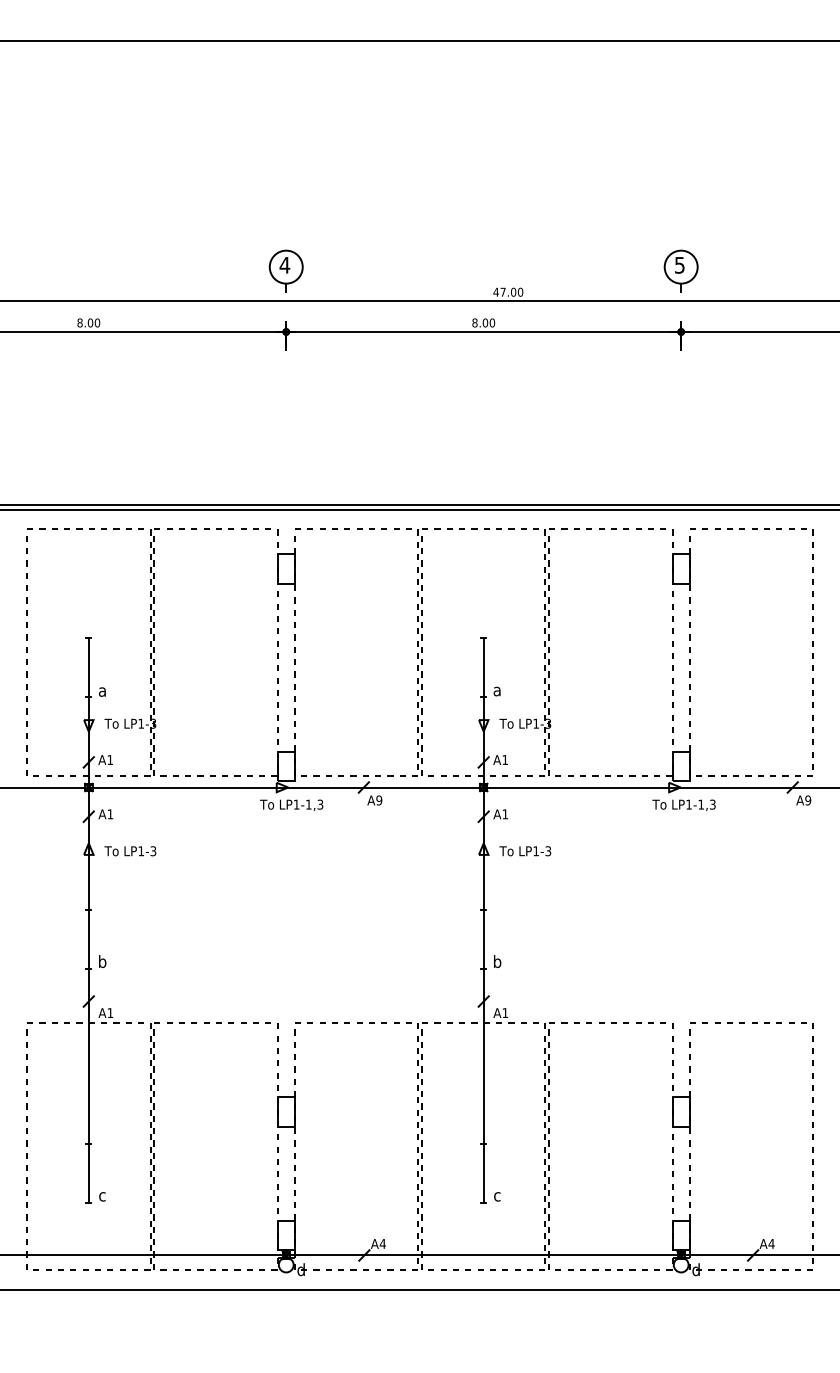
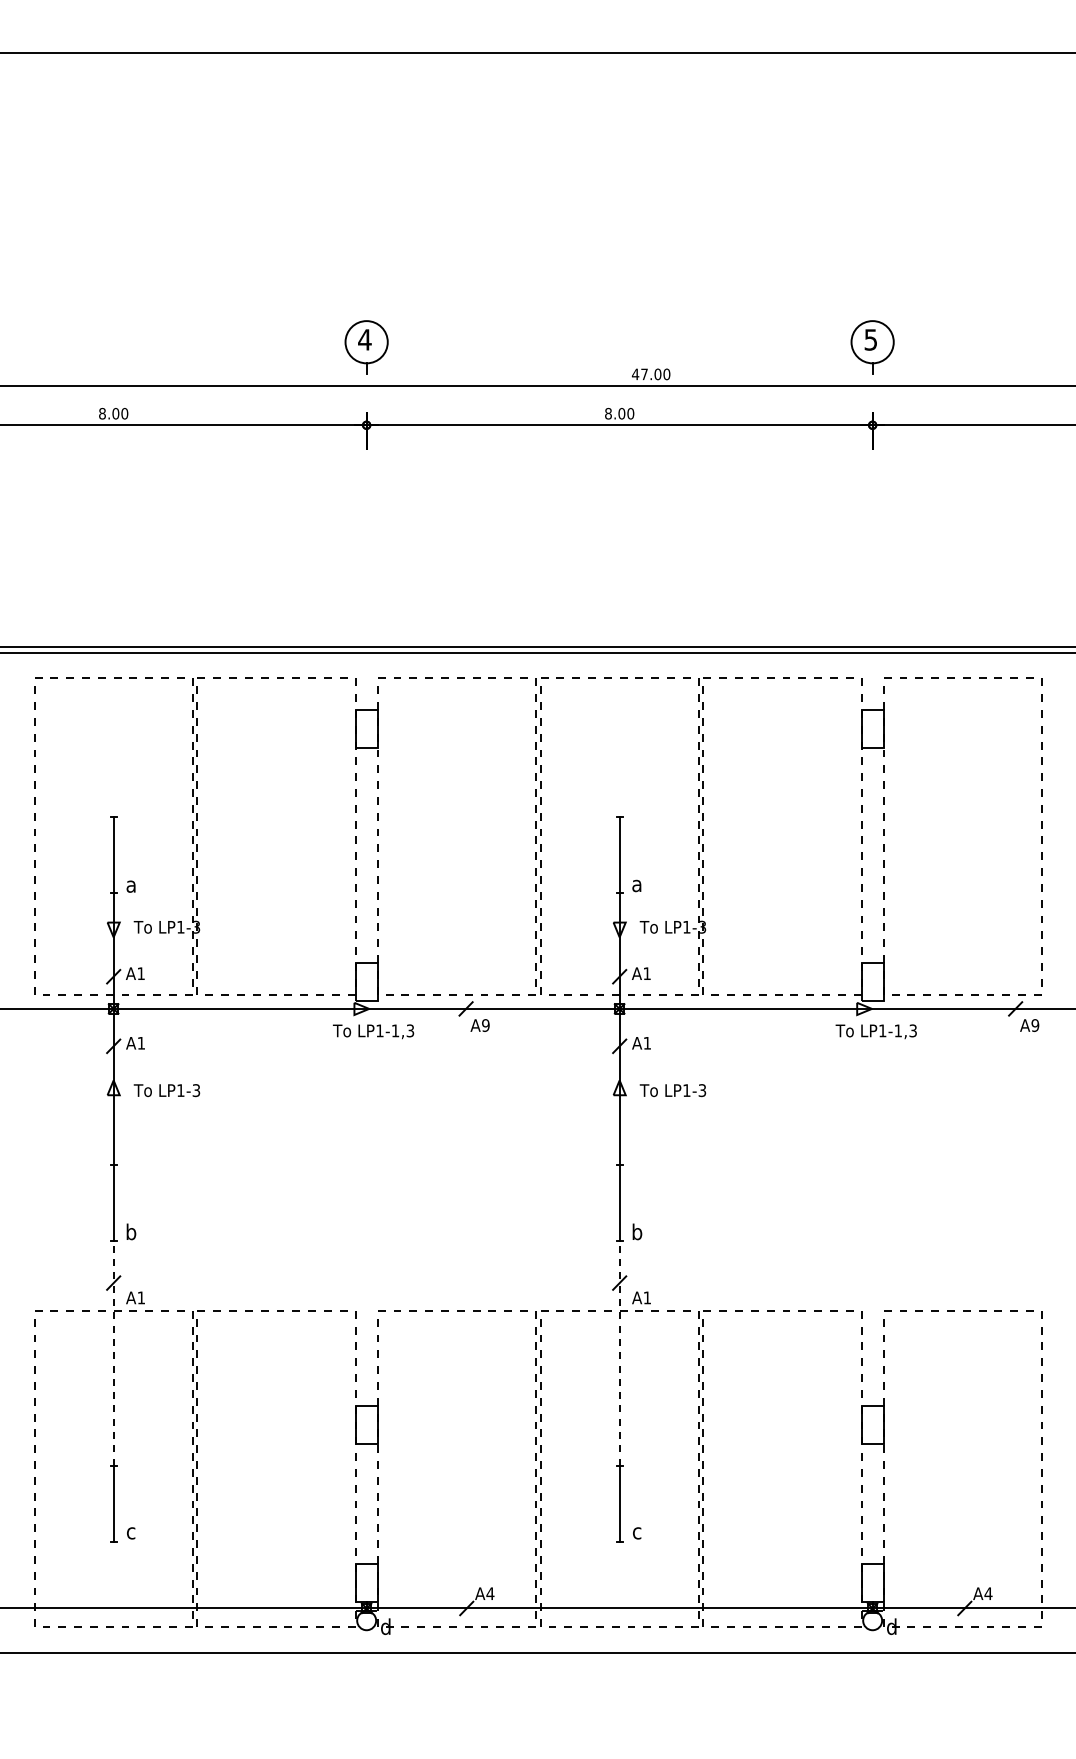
line: (88, 1056) -> (113, 1353), solid -> dashed
line: (483, 1056) -> (619, 1353), solid -> dashed

